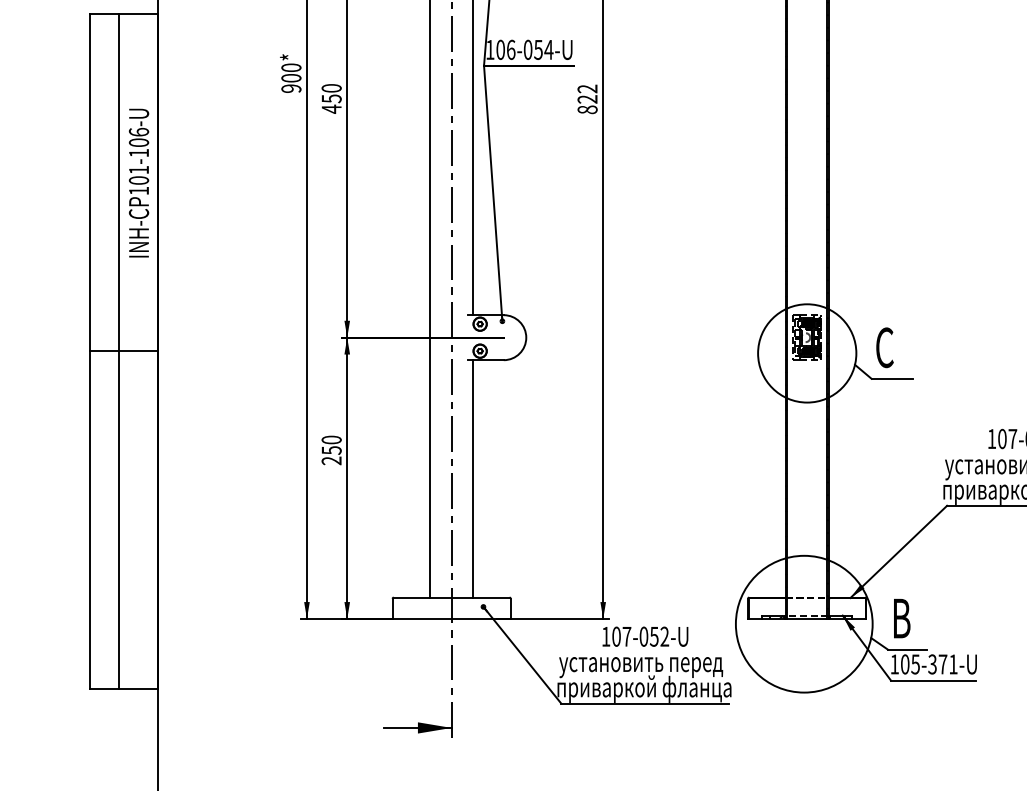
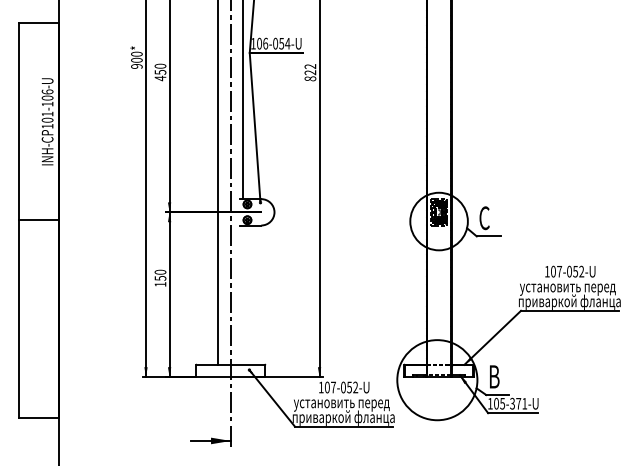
line: (118, 351) -> (35, 220), removed
text: (331, 460) -> (160, 284), 250 -> 150
line: (473, 477) -> (243, 294), removed

